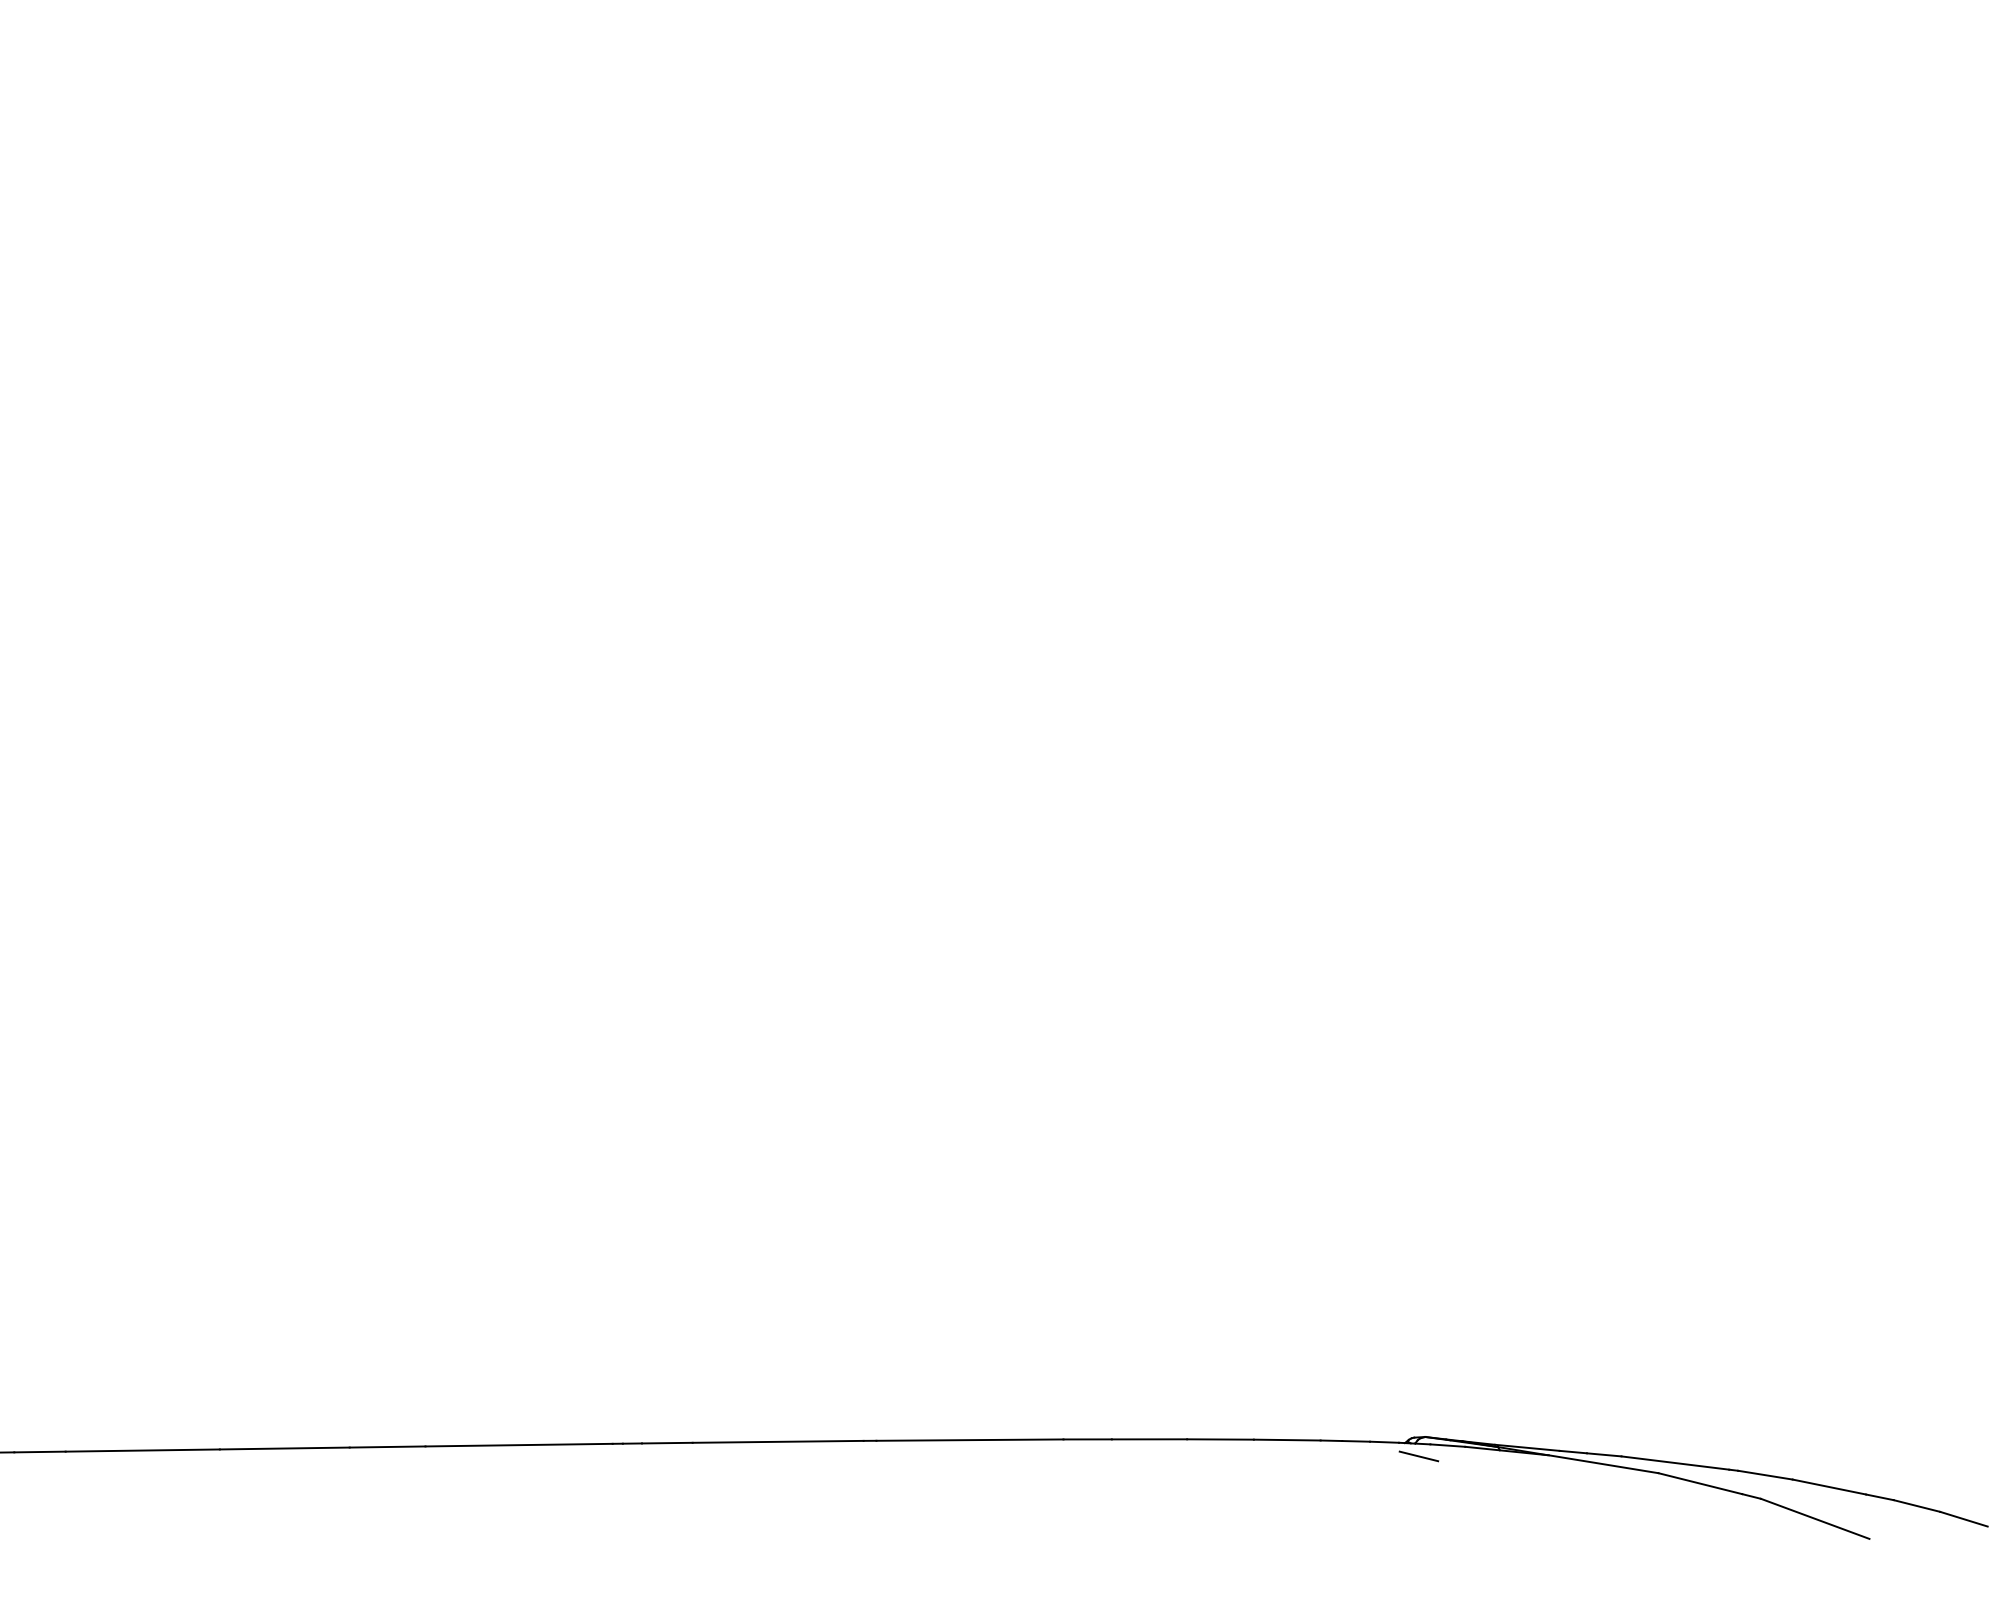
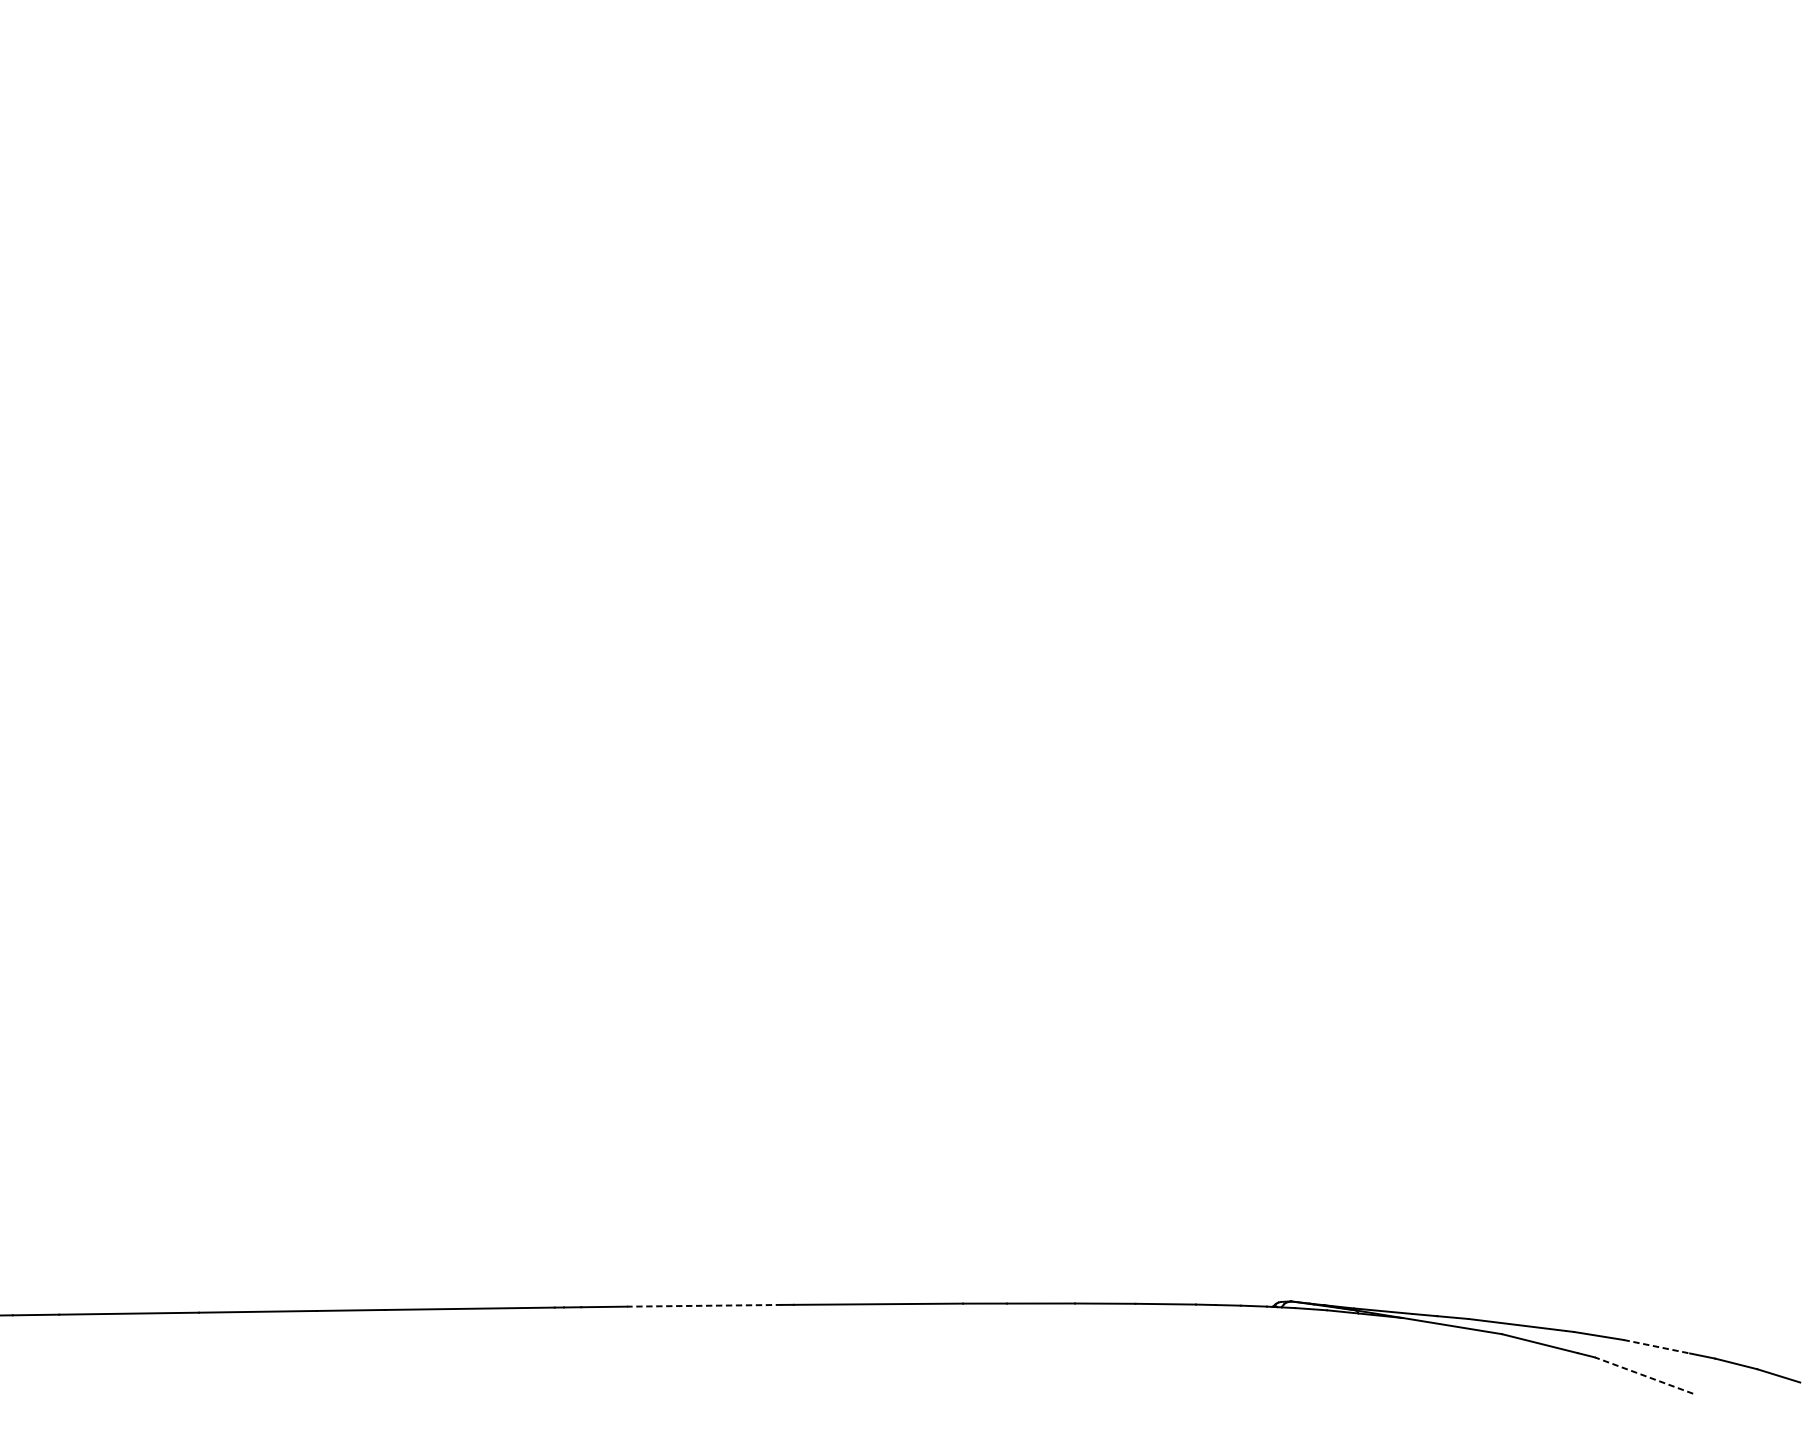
line: (777, 1441) -> (704, 1305), solid -> dashed
line: (1418, 1456) -> (1284, 1319), removed
line: (1829, 1487) -> (1656, 1347), solid -> dashed
line: (1815, 1518) -> (1644, 1375), solid -> dashed

